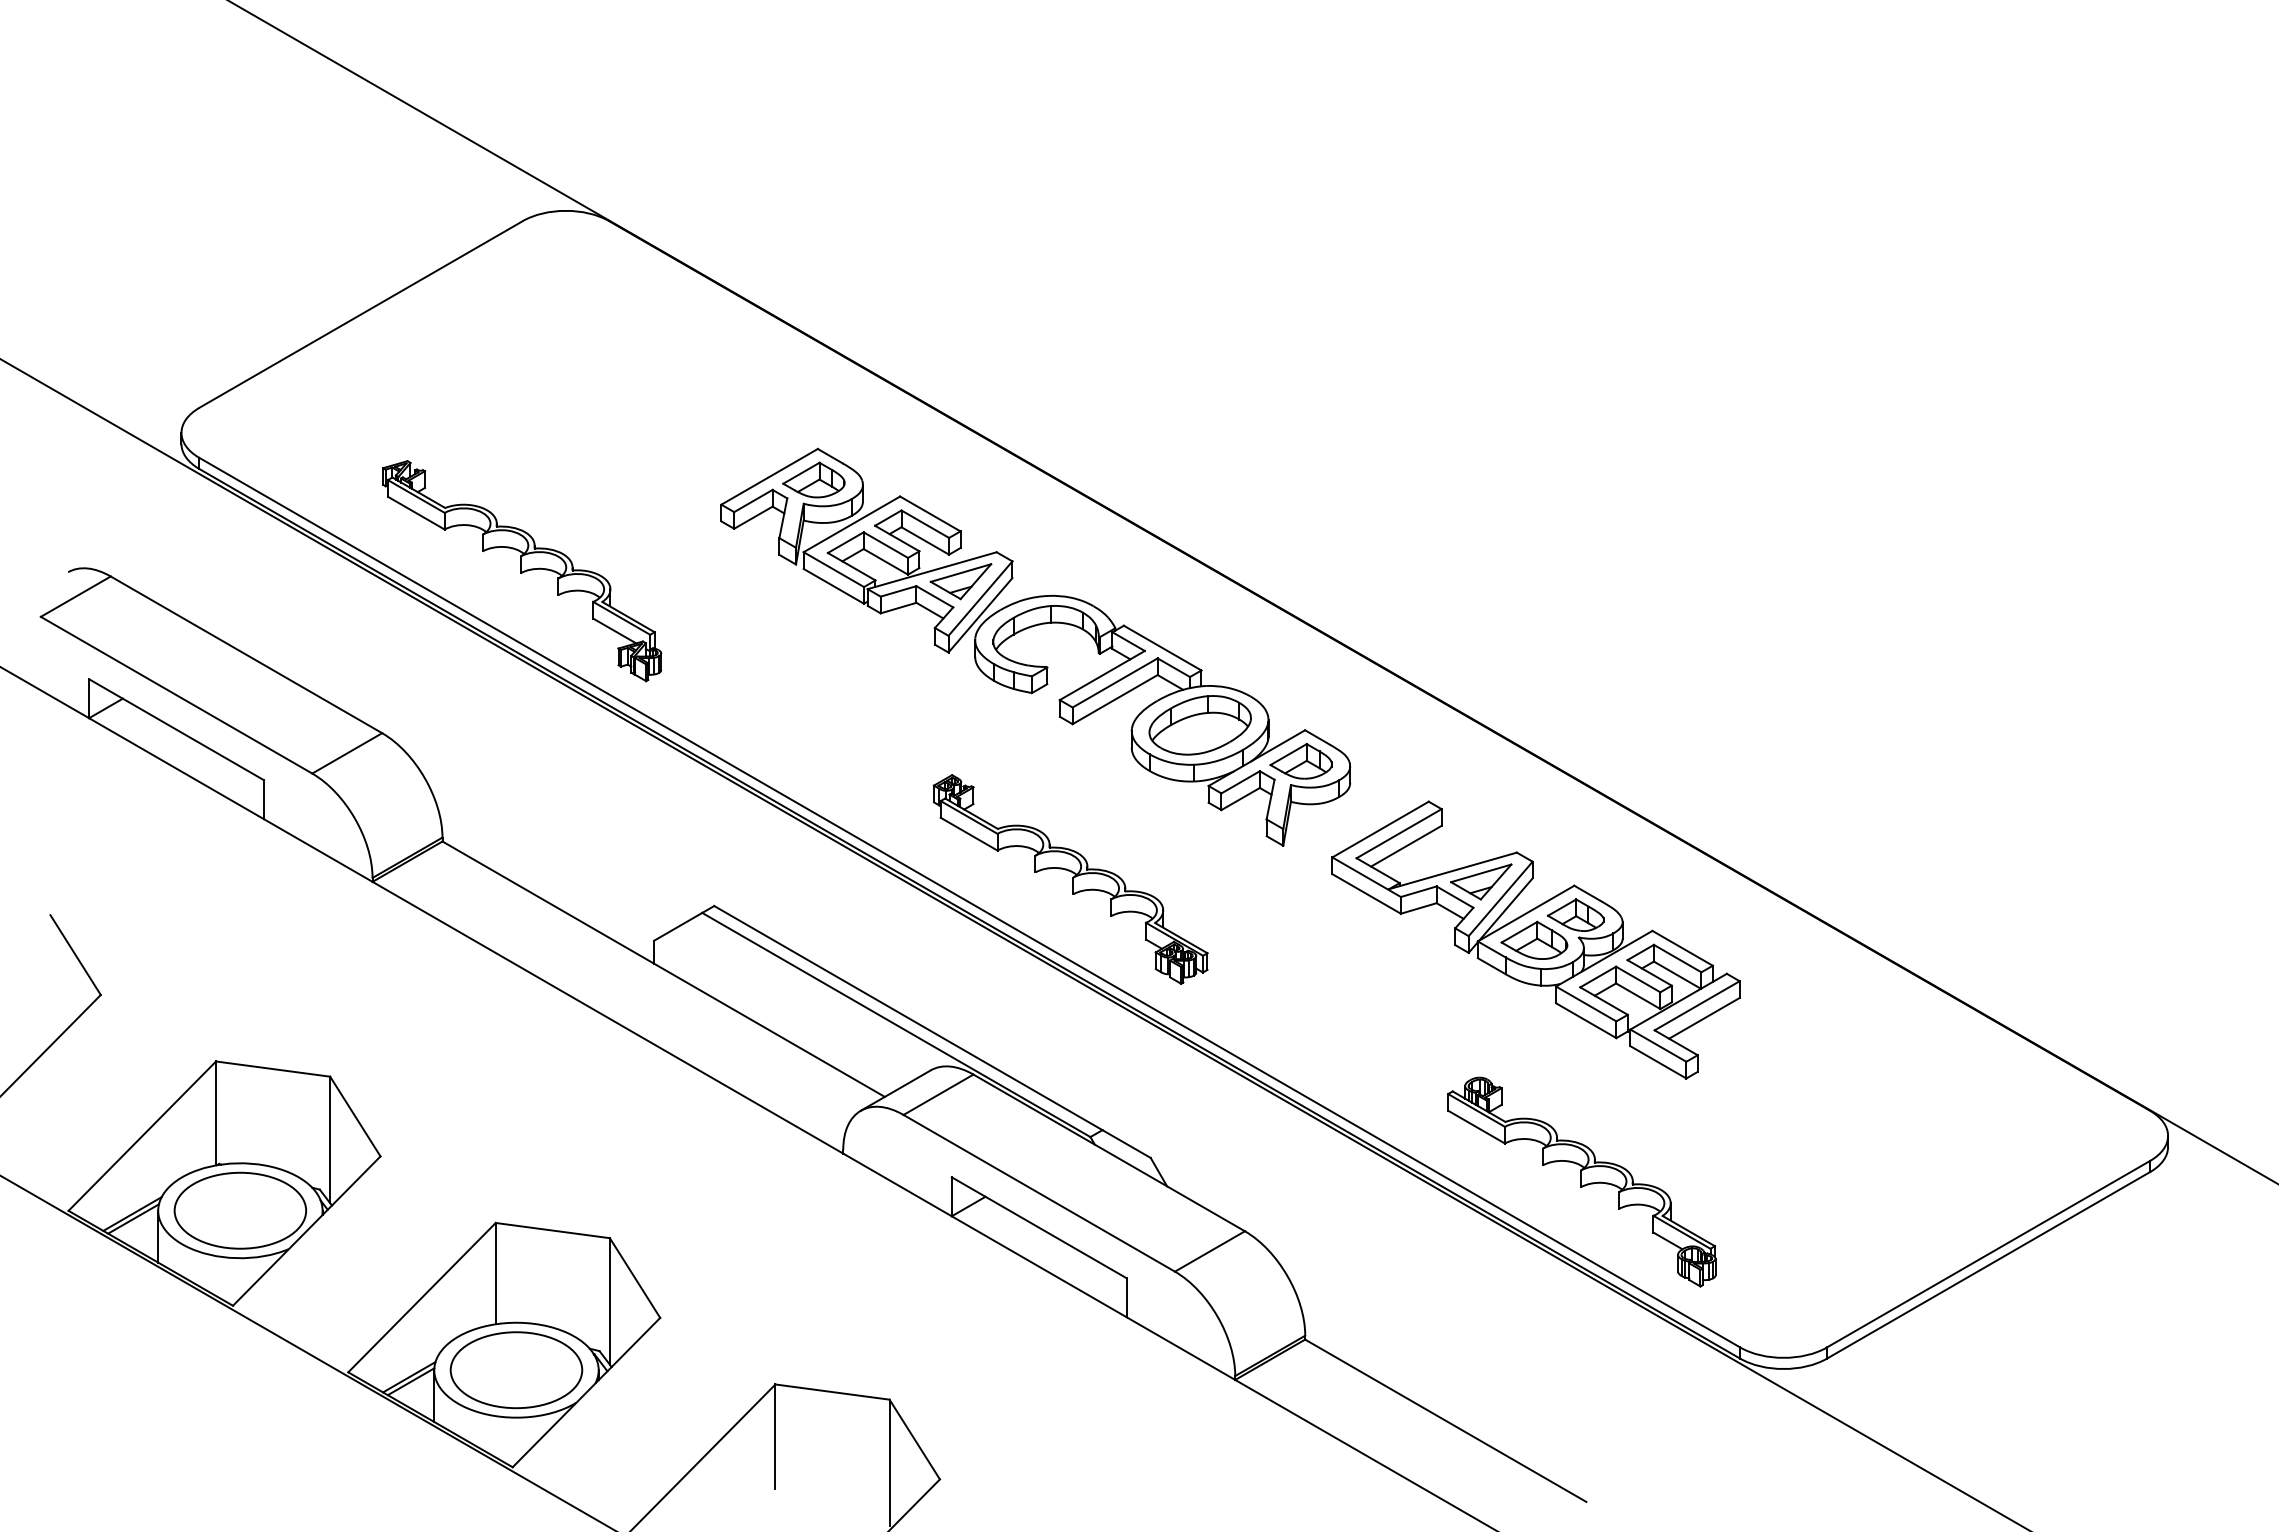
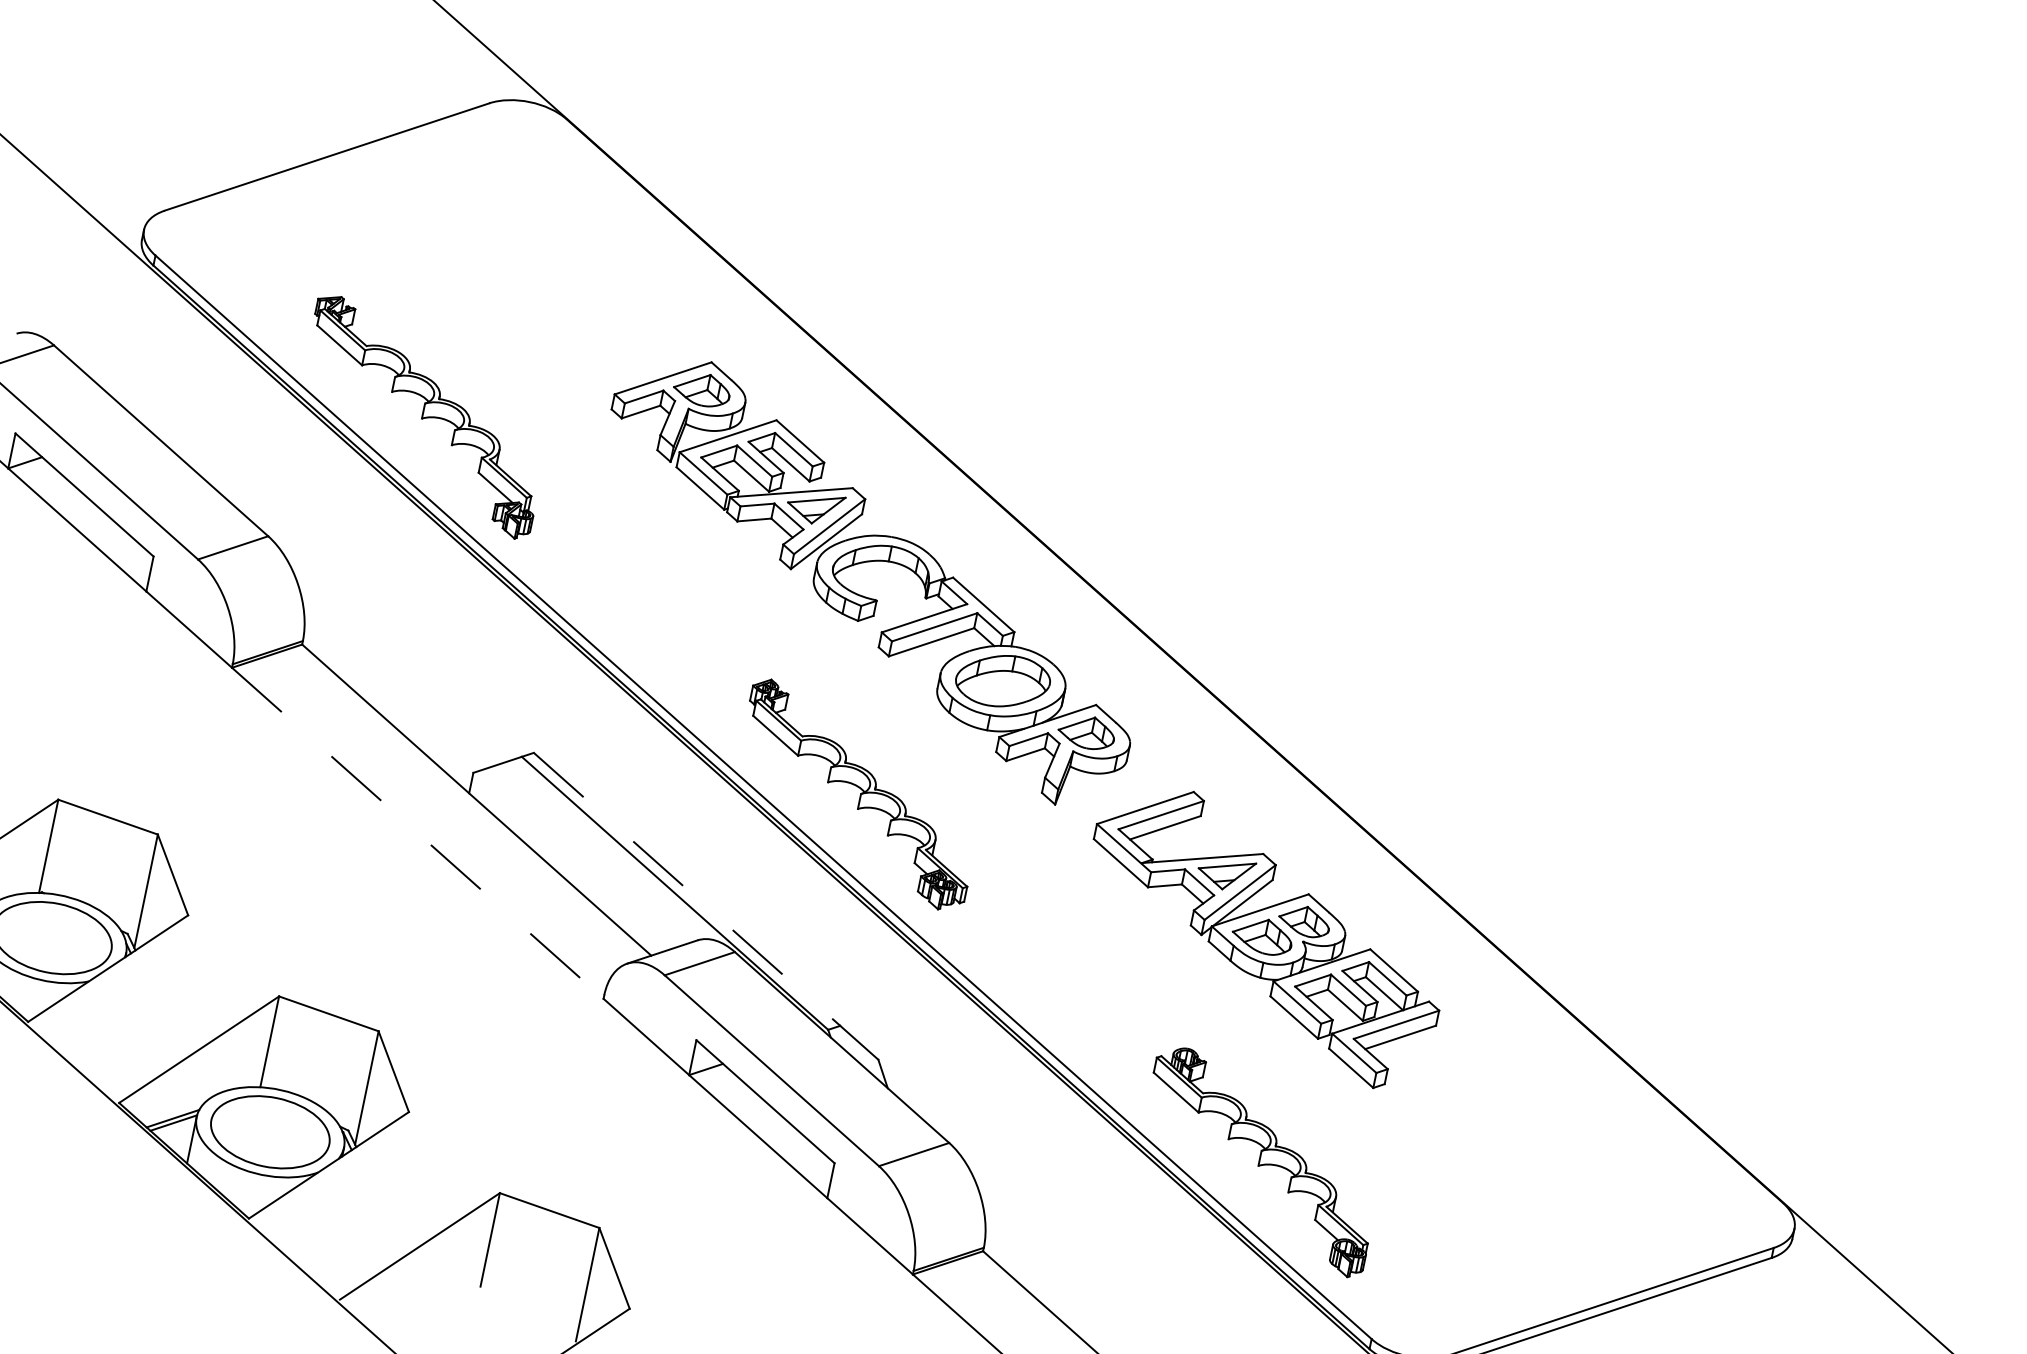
line: (607, 1017) -> (417, 832), solid -> dashed
line: (908, 1018) -> (687, 889), solid -> dashed

